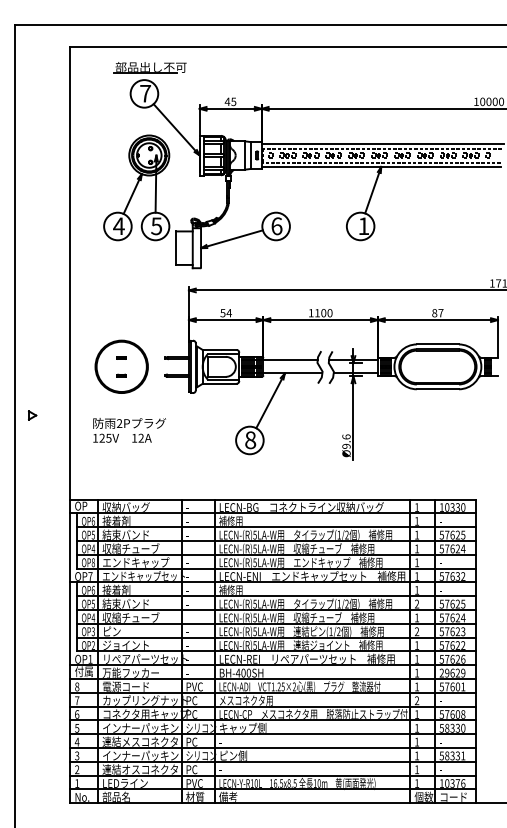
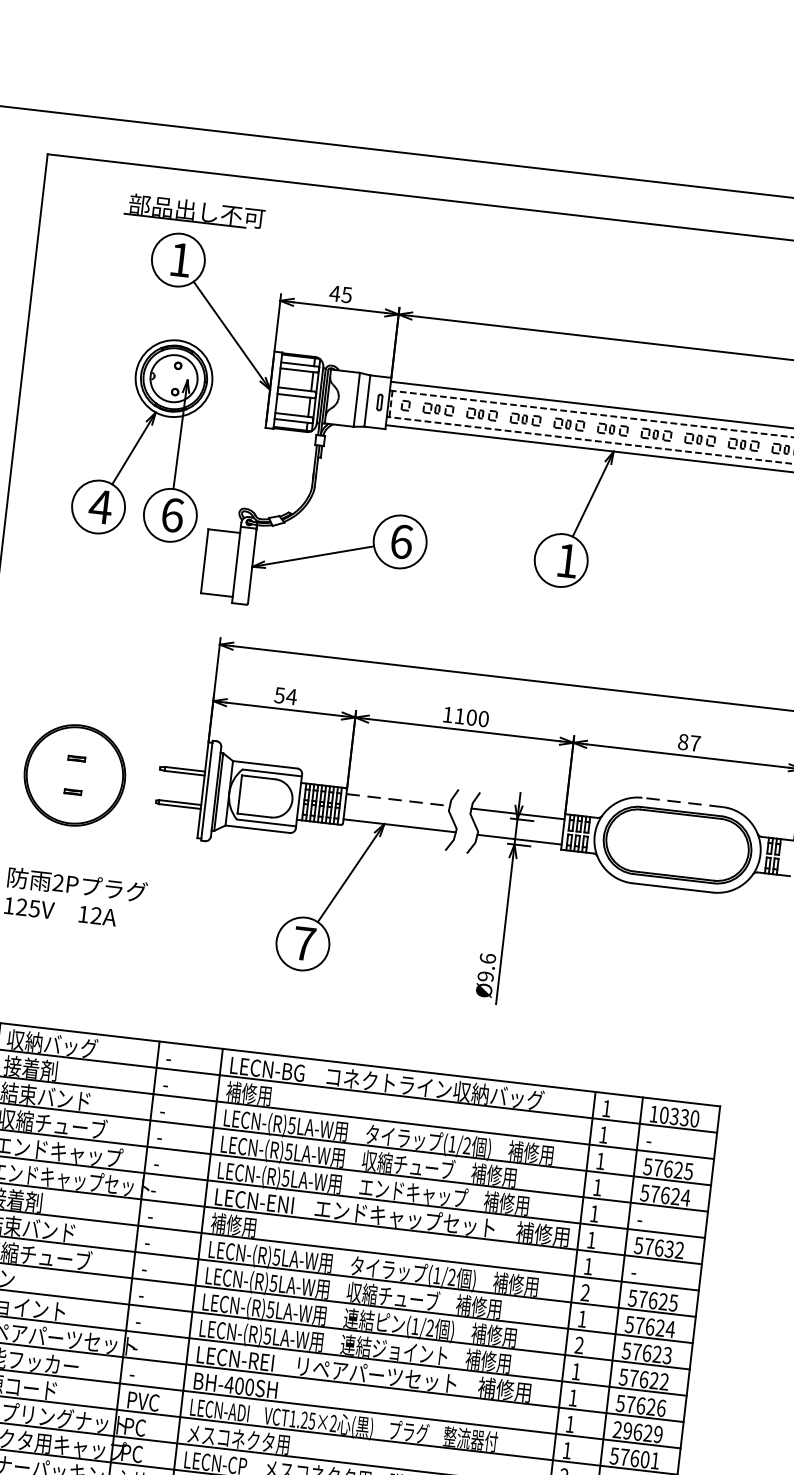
text: (145, 93) -> (180, 259), 7 -> 1
text: (156, 226) -> (172, 515), 5 -> 6
line: (437, 344) -> (681, 802), solid -> dashed
line: (291, 360) -> (399, 800), solid -> dashed
text: (250, 440) -> (304, 944), 8 -> 7

